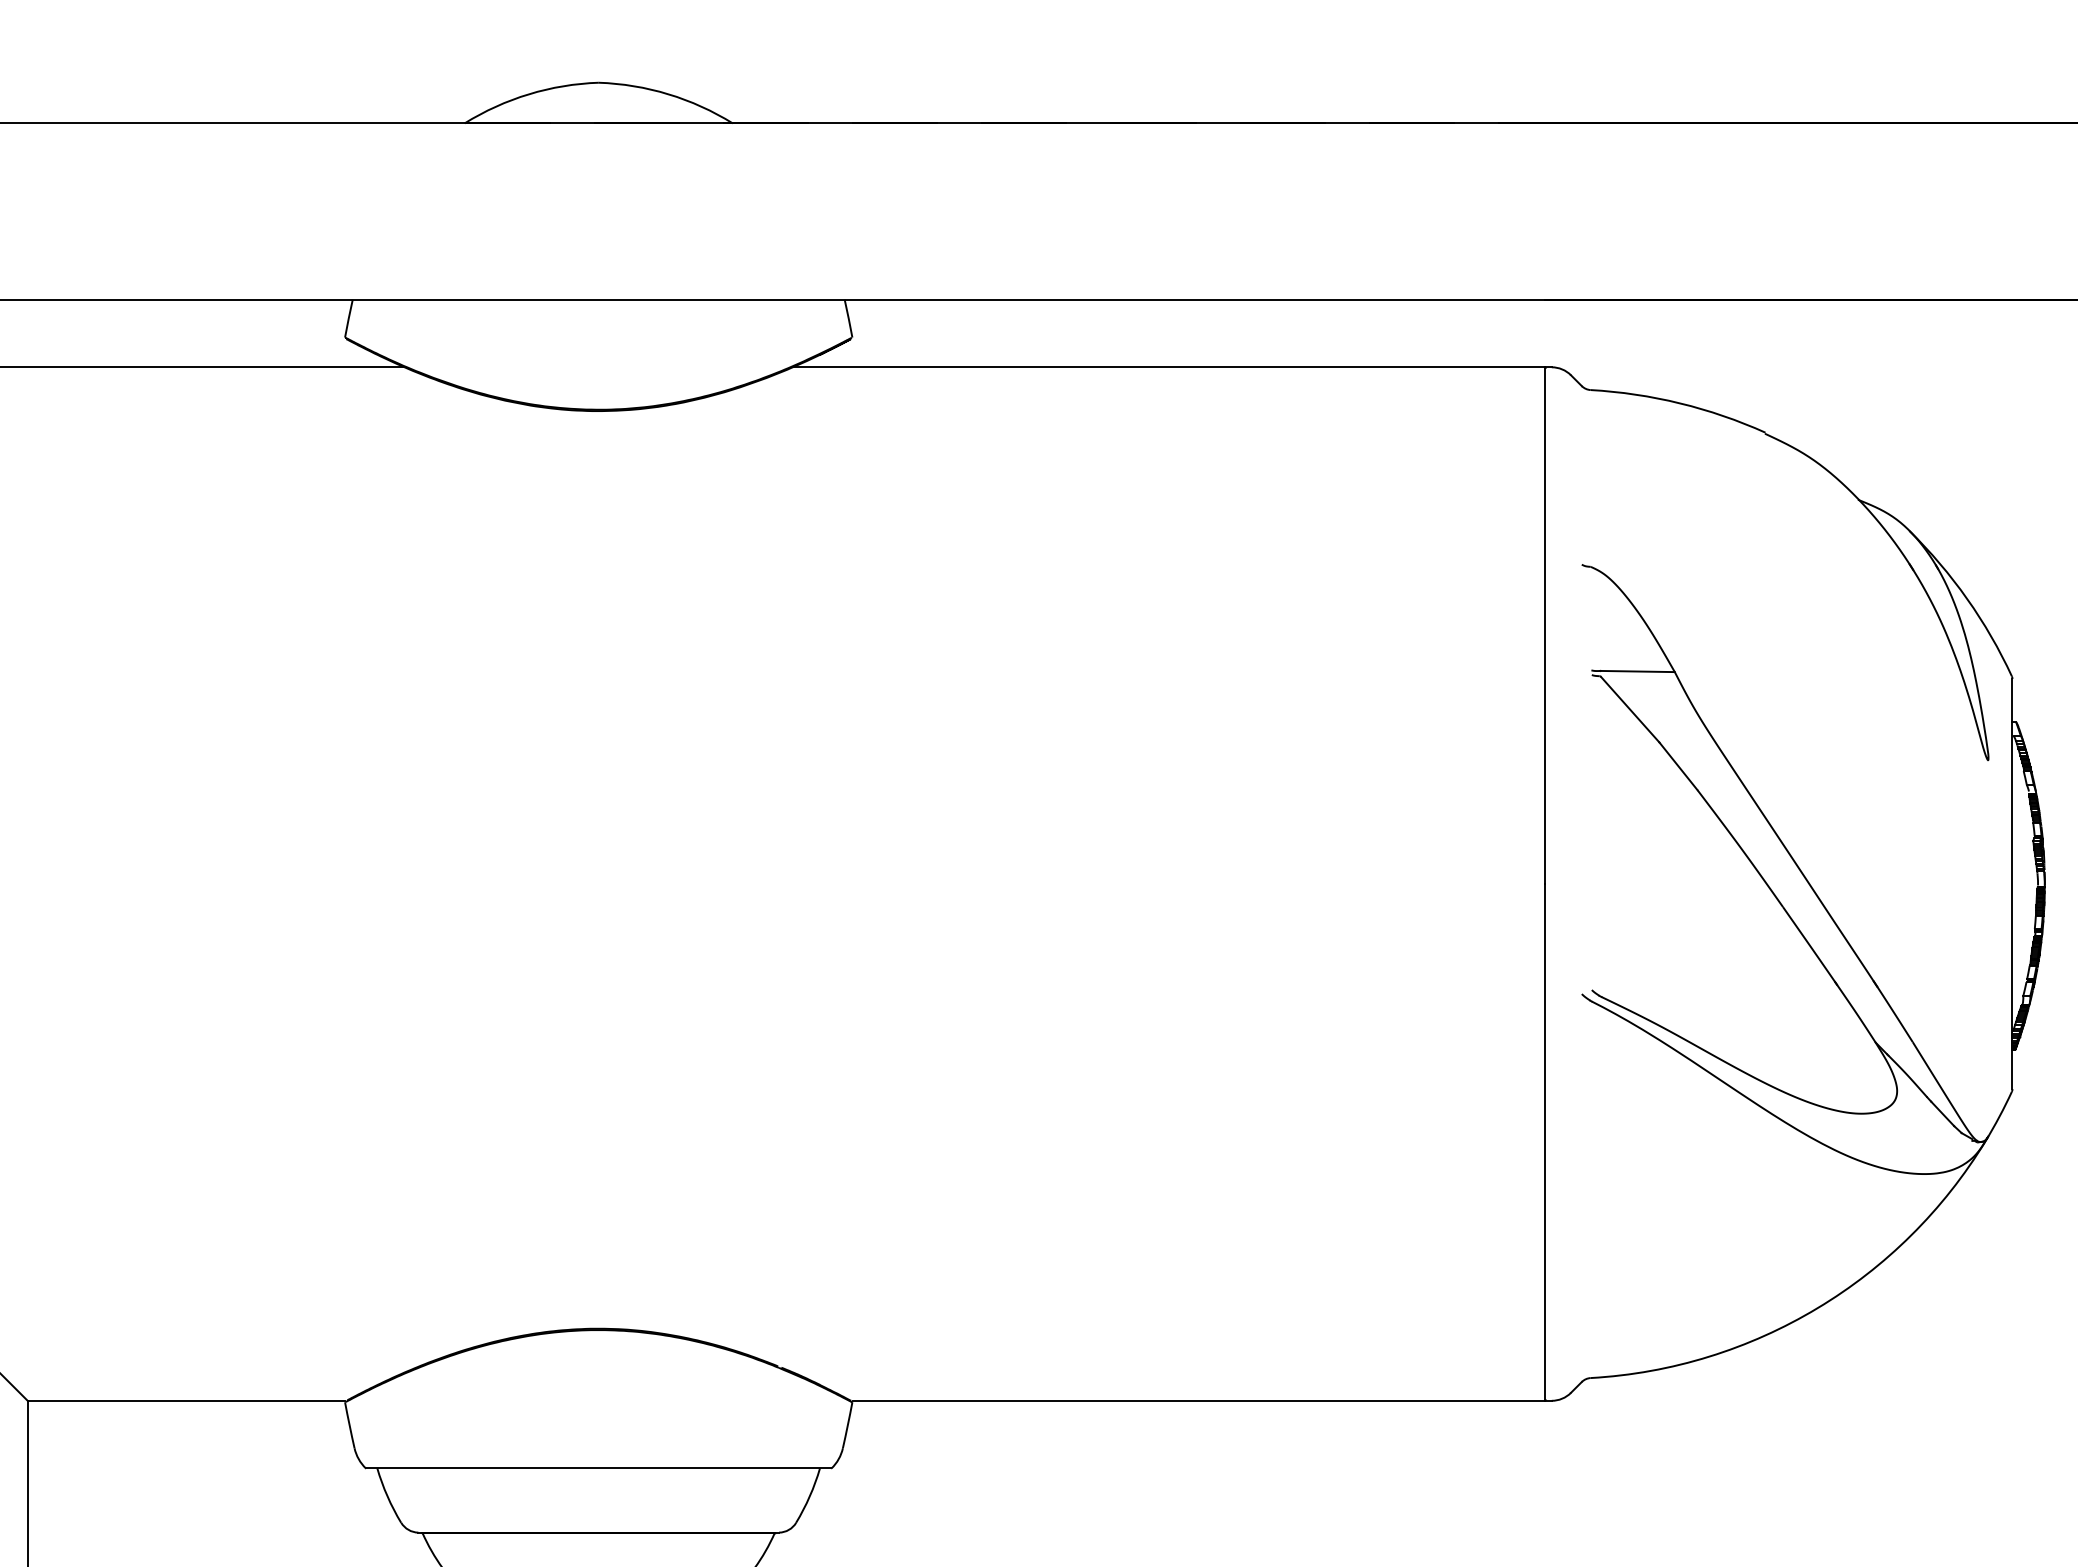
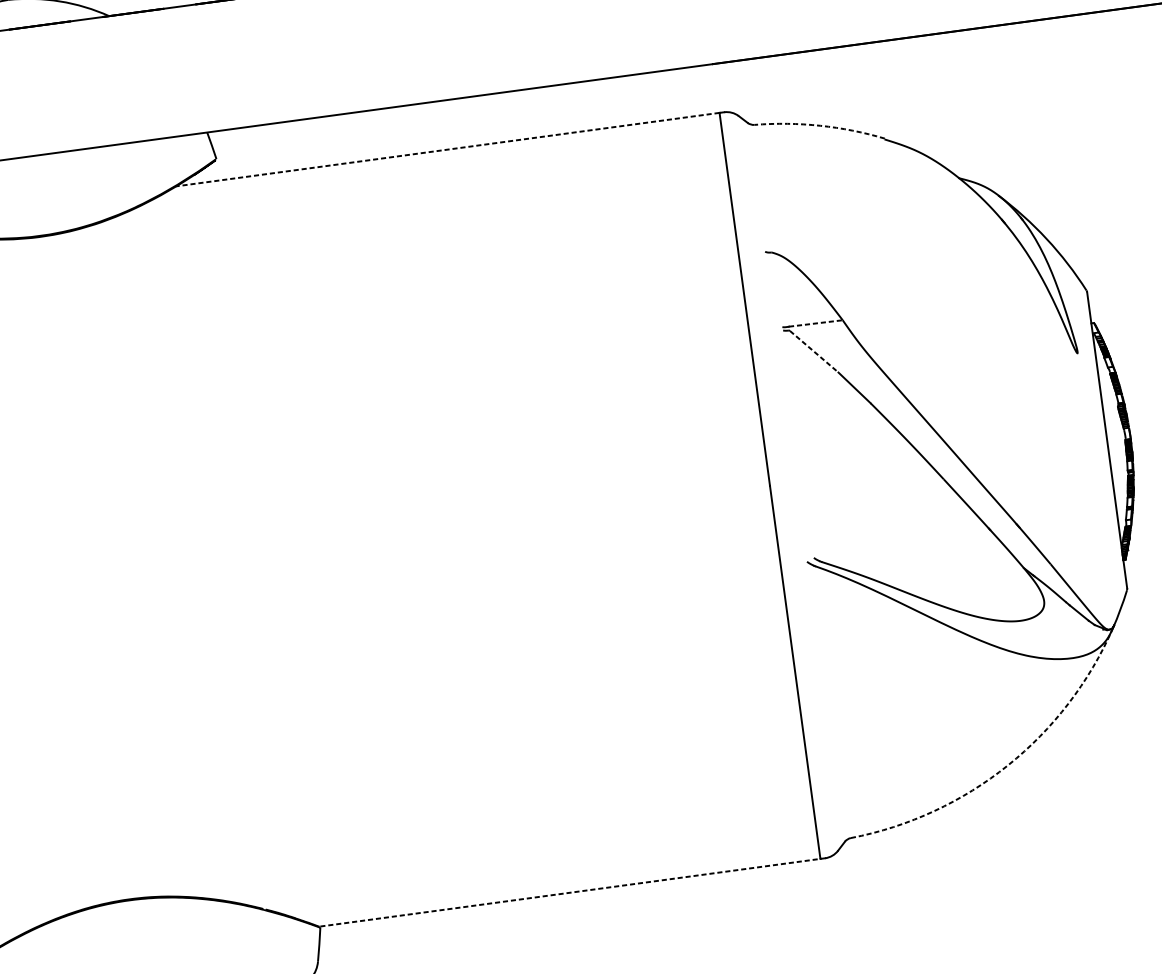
line: (1168, 367) -> (447, 149), solid -> dashed
arc: (1680, 403) -> (820, 125), solid -> dashed
line: (1638, 671) -> (816, 323), solid -> dashed
line: (1630, 709) -> (814, 351), solid -> dashed
arc: (1817, 1308) -> (1007, 765), solid -> dashed
line: (1199, 1400) -> (570, 892), solid -> dashed

